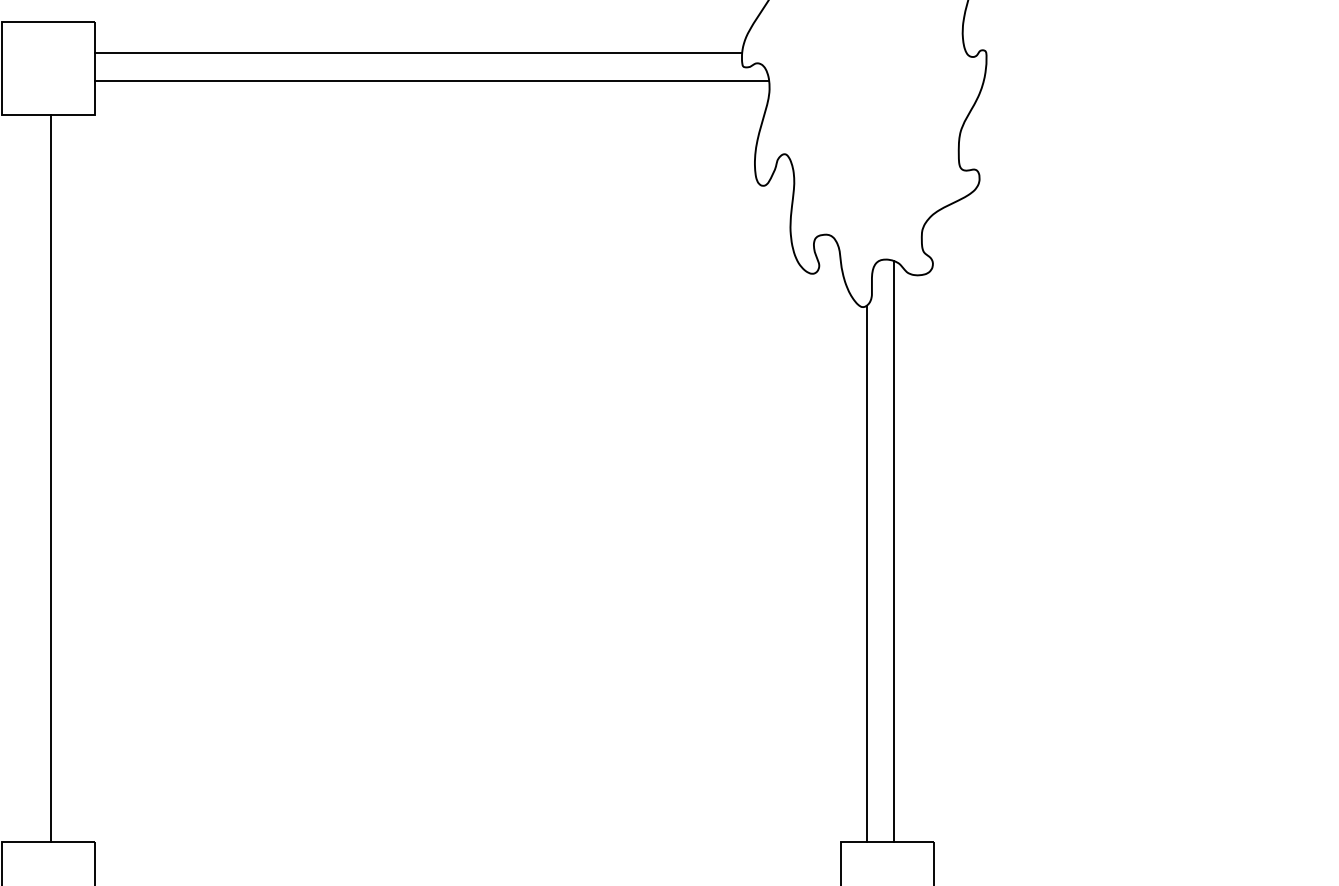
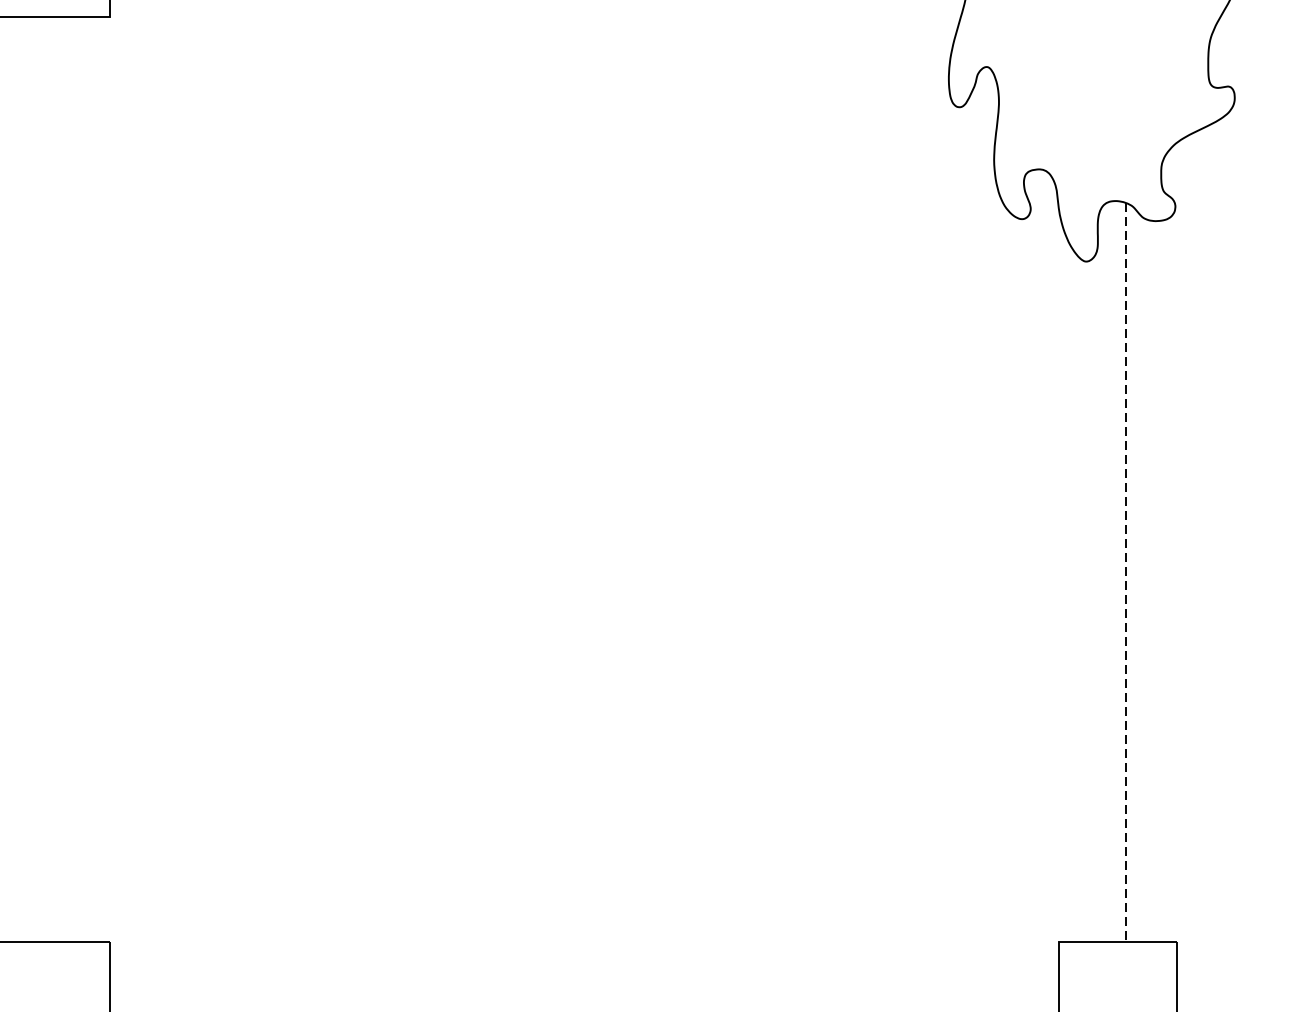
line: (50, 477) -> (52, 478), removed
line: (894, 551) -> (1126, 572), solid -> dashed
line: (866, 573) -> (1090, 600), removed

